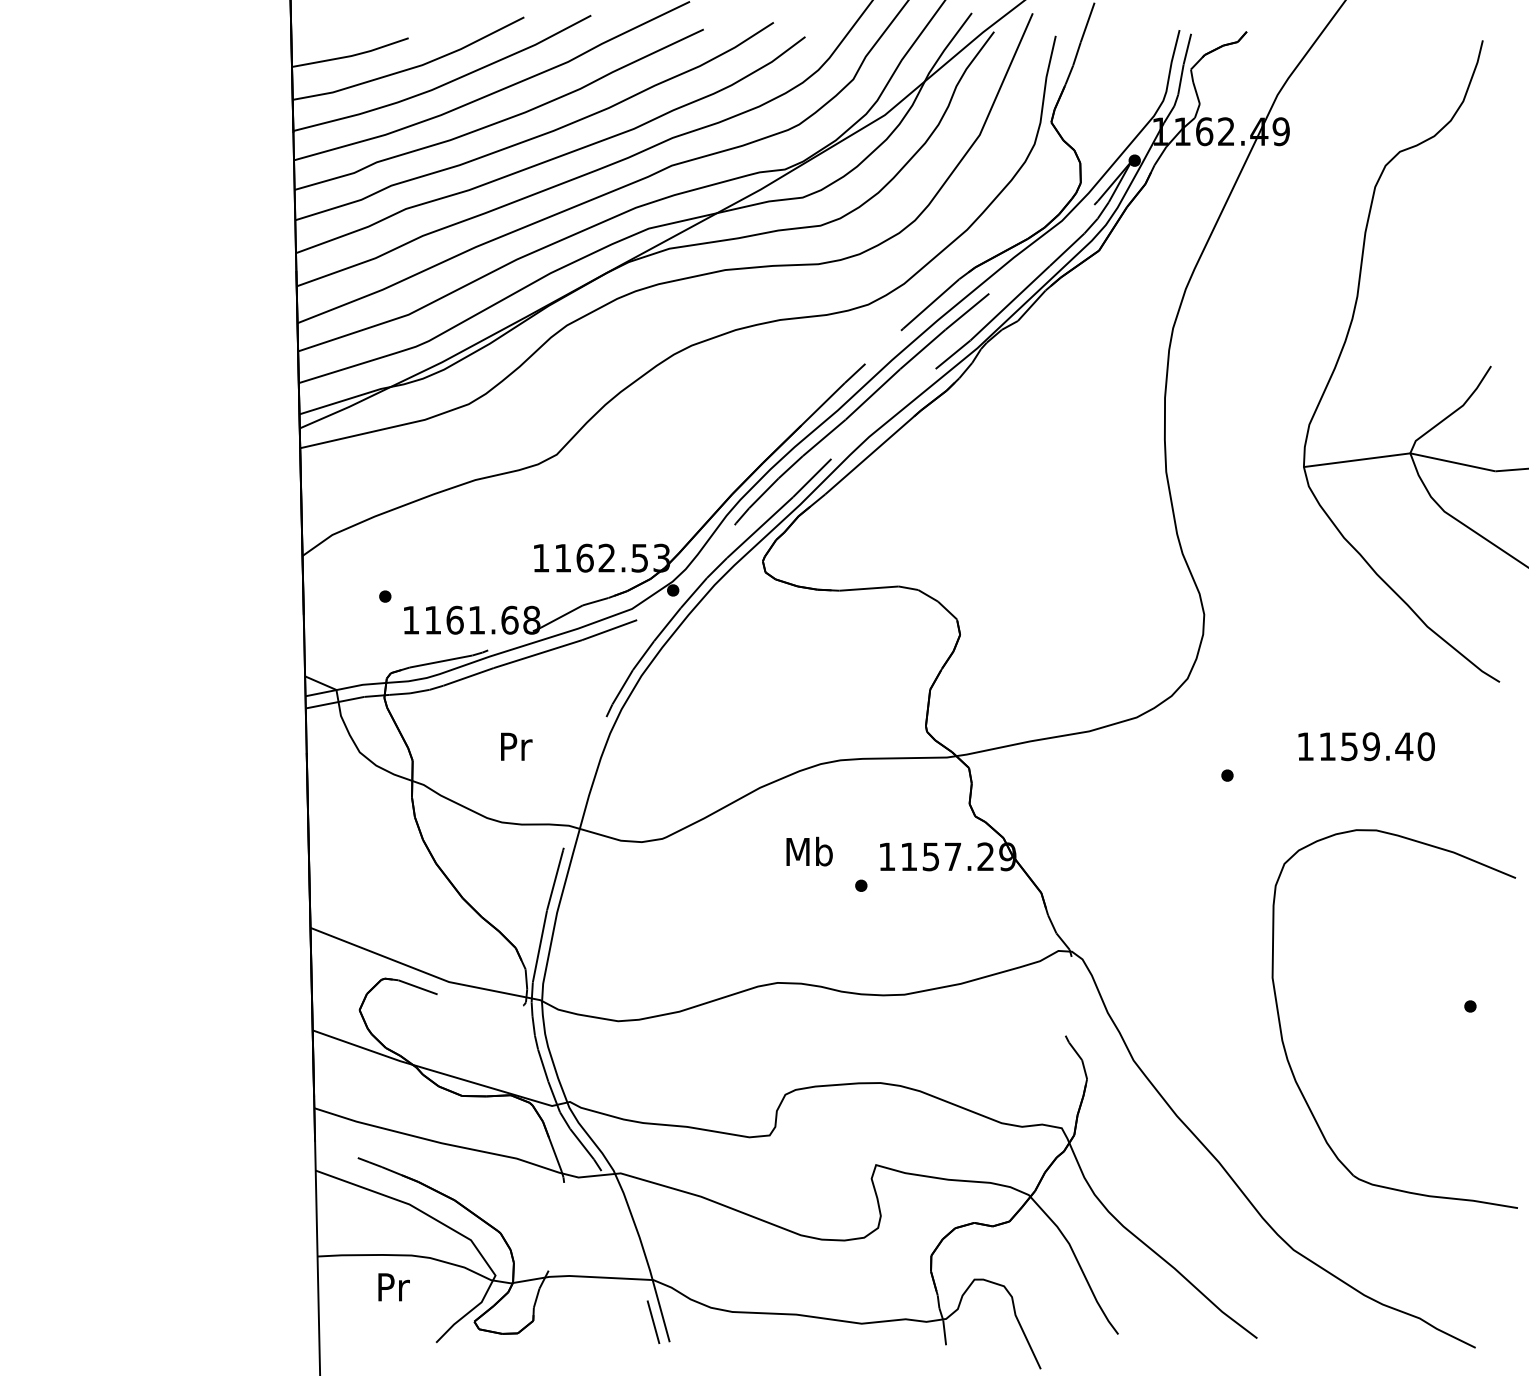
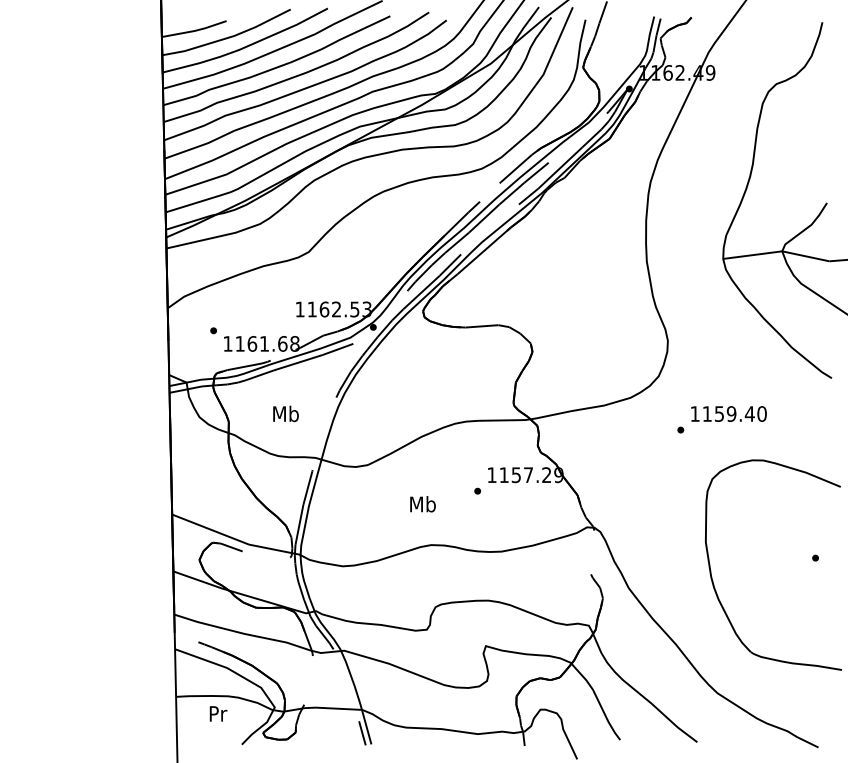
text: (514, 745) -> (285, 413), Pr -> Mb
text: (1365, 745) -> (728, 413), moved
text: (808, 852) -> (422, 504), moved

